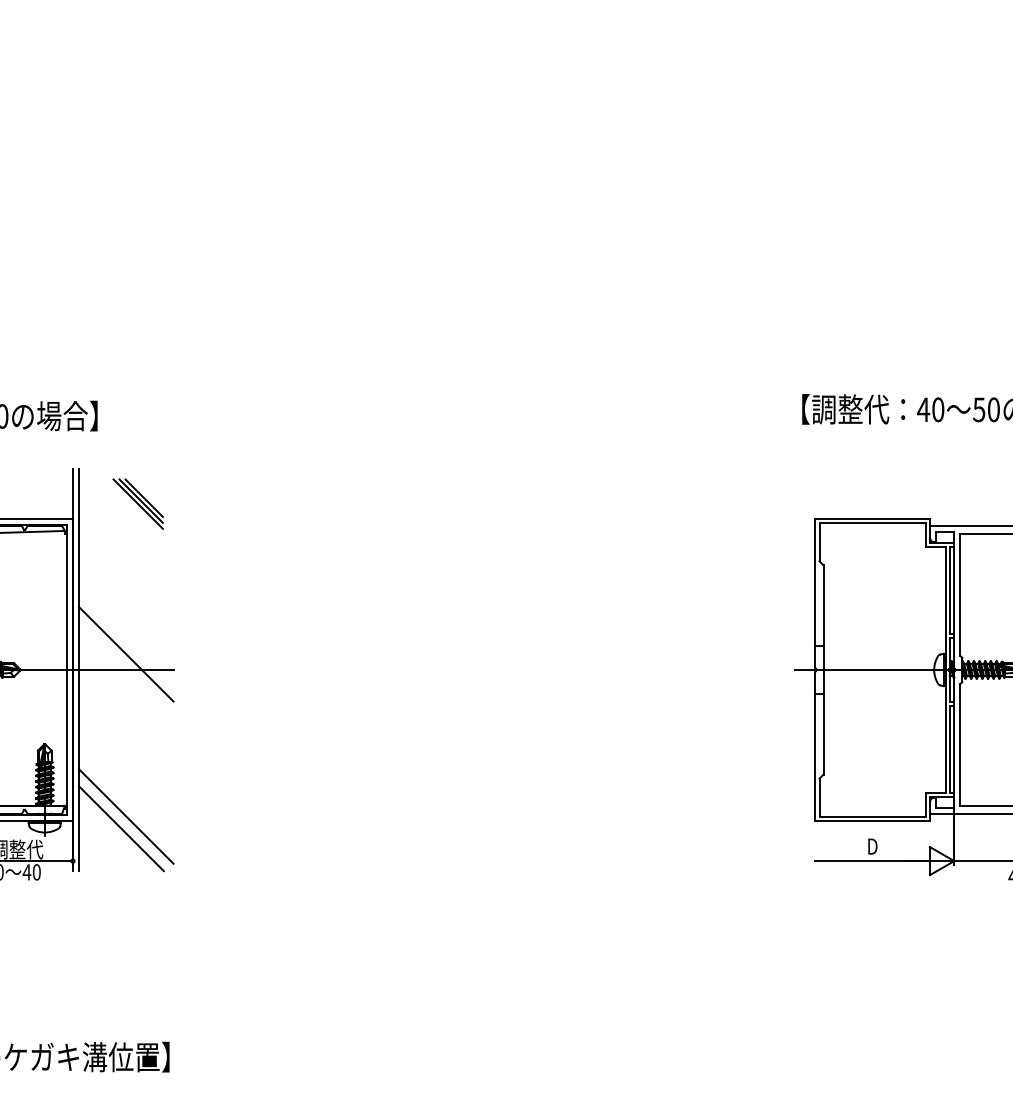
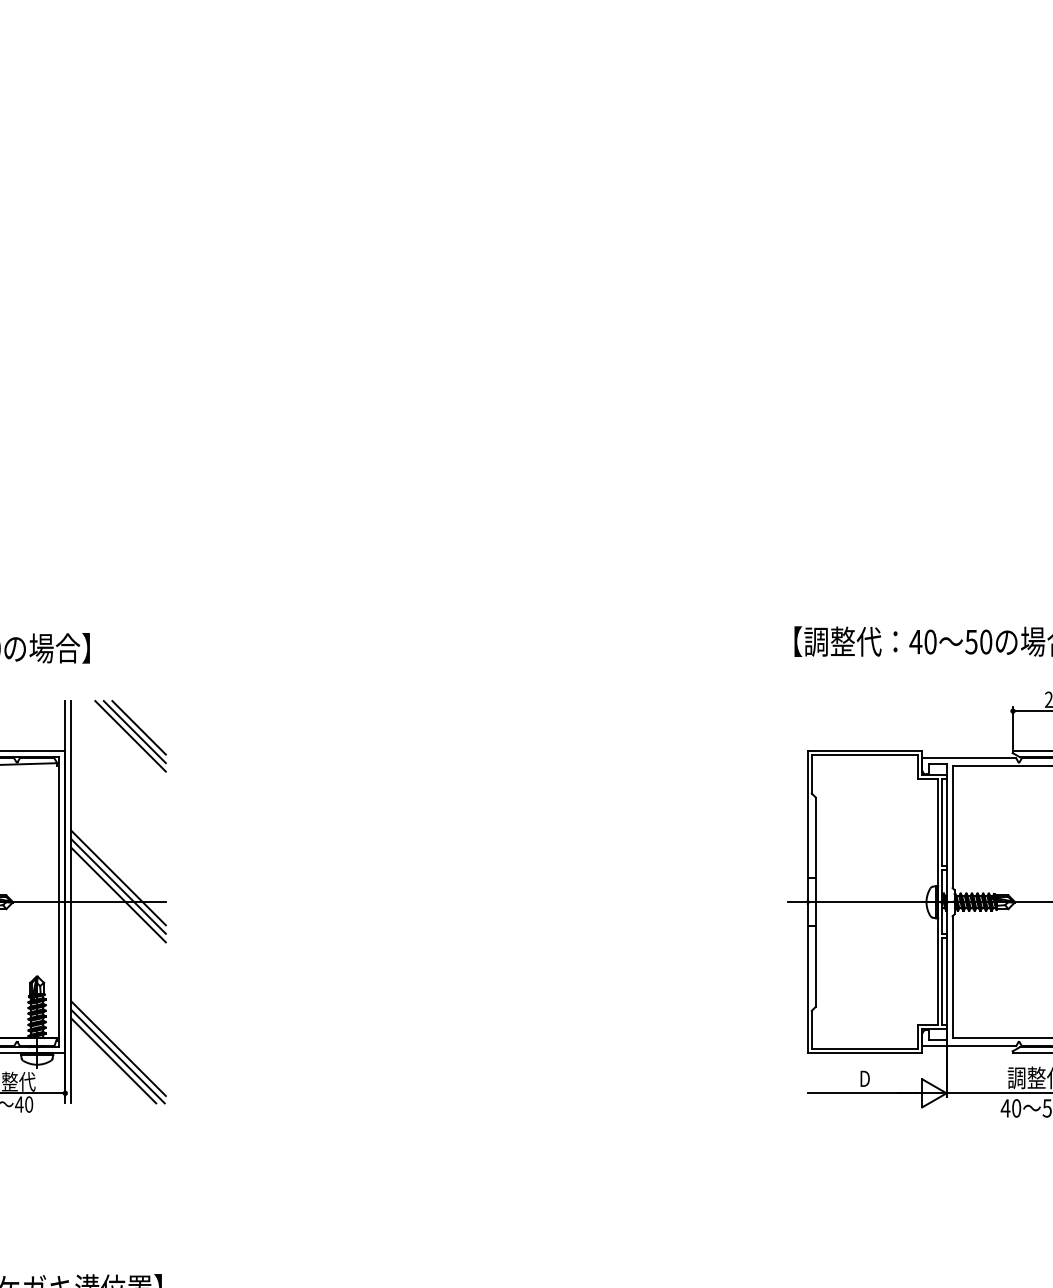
part: (138, 504) -> (130, 736), size x1.43
line: (126, 645) -> (118, 877), added
line: (126, 662) -> (118, 894), added
line: (125, 824) -> (117, 1056), added

